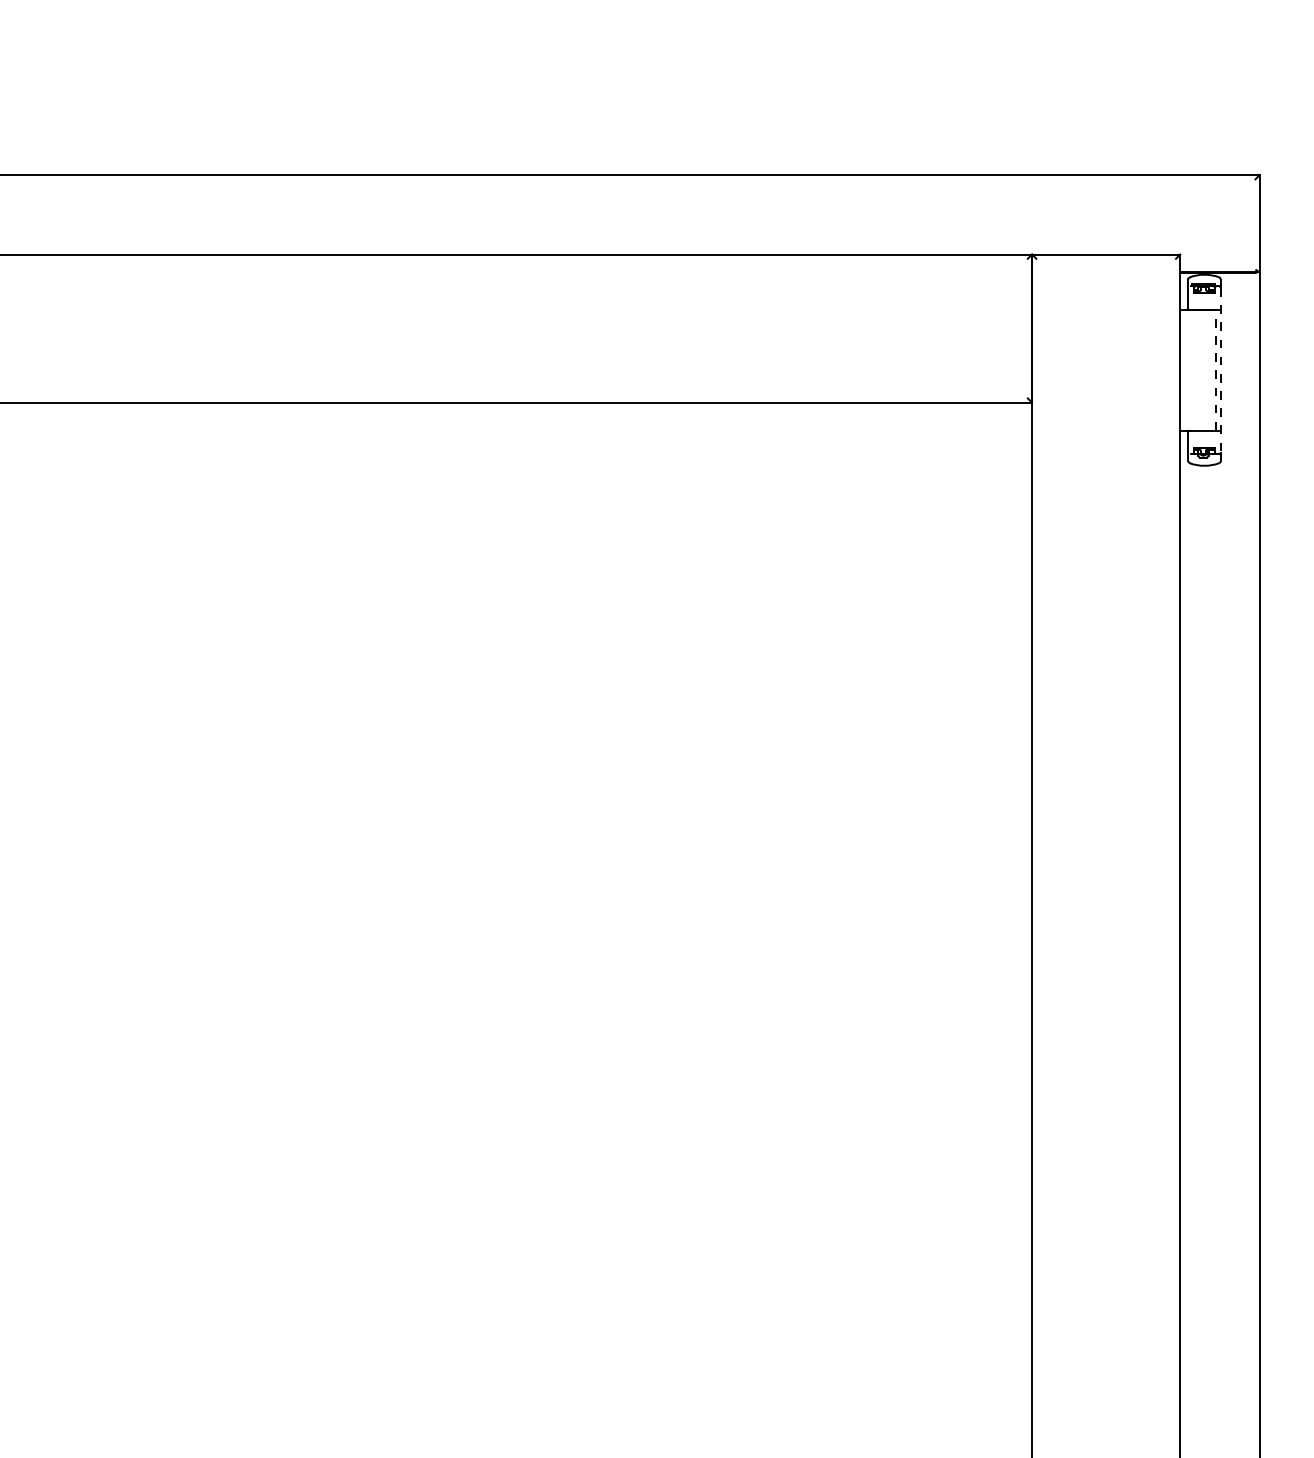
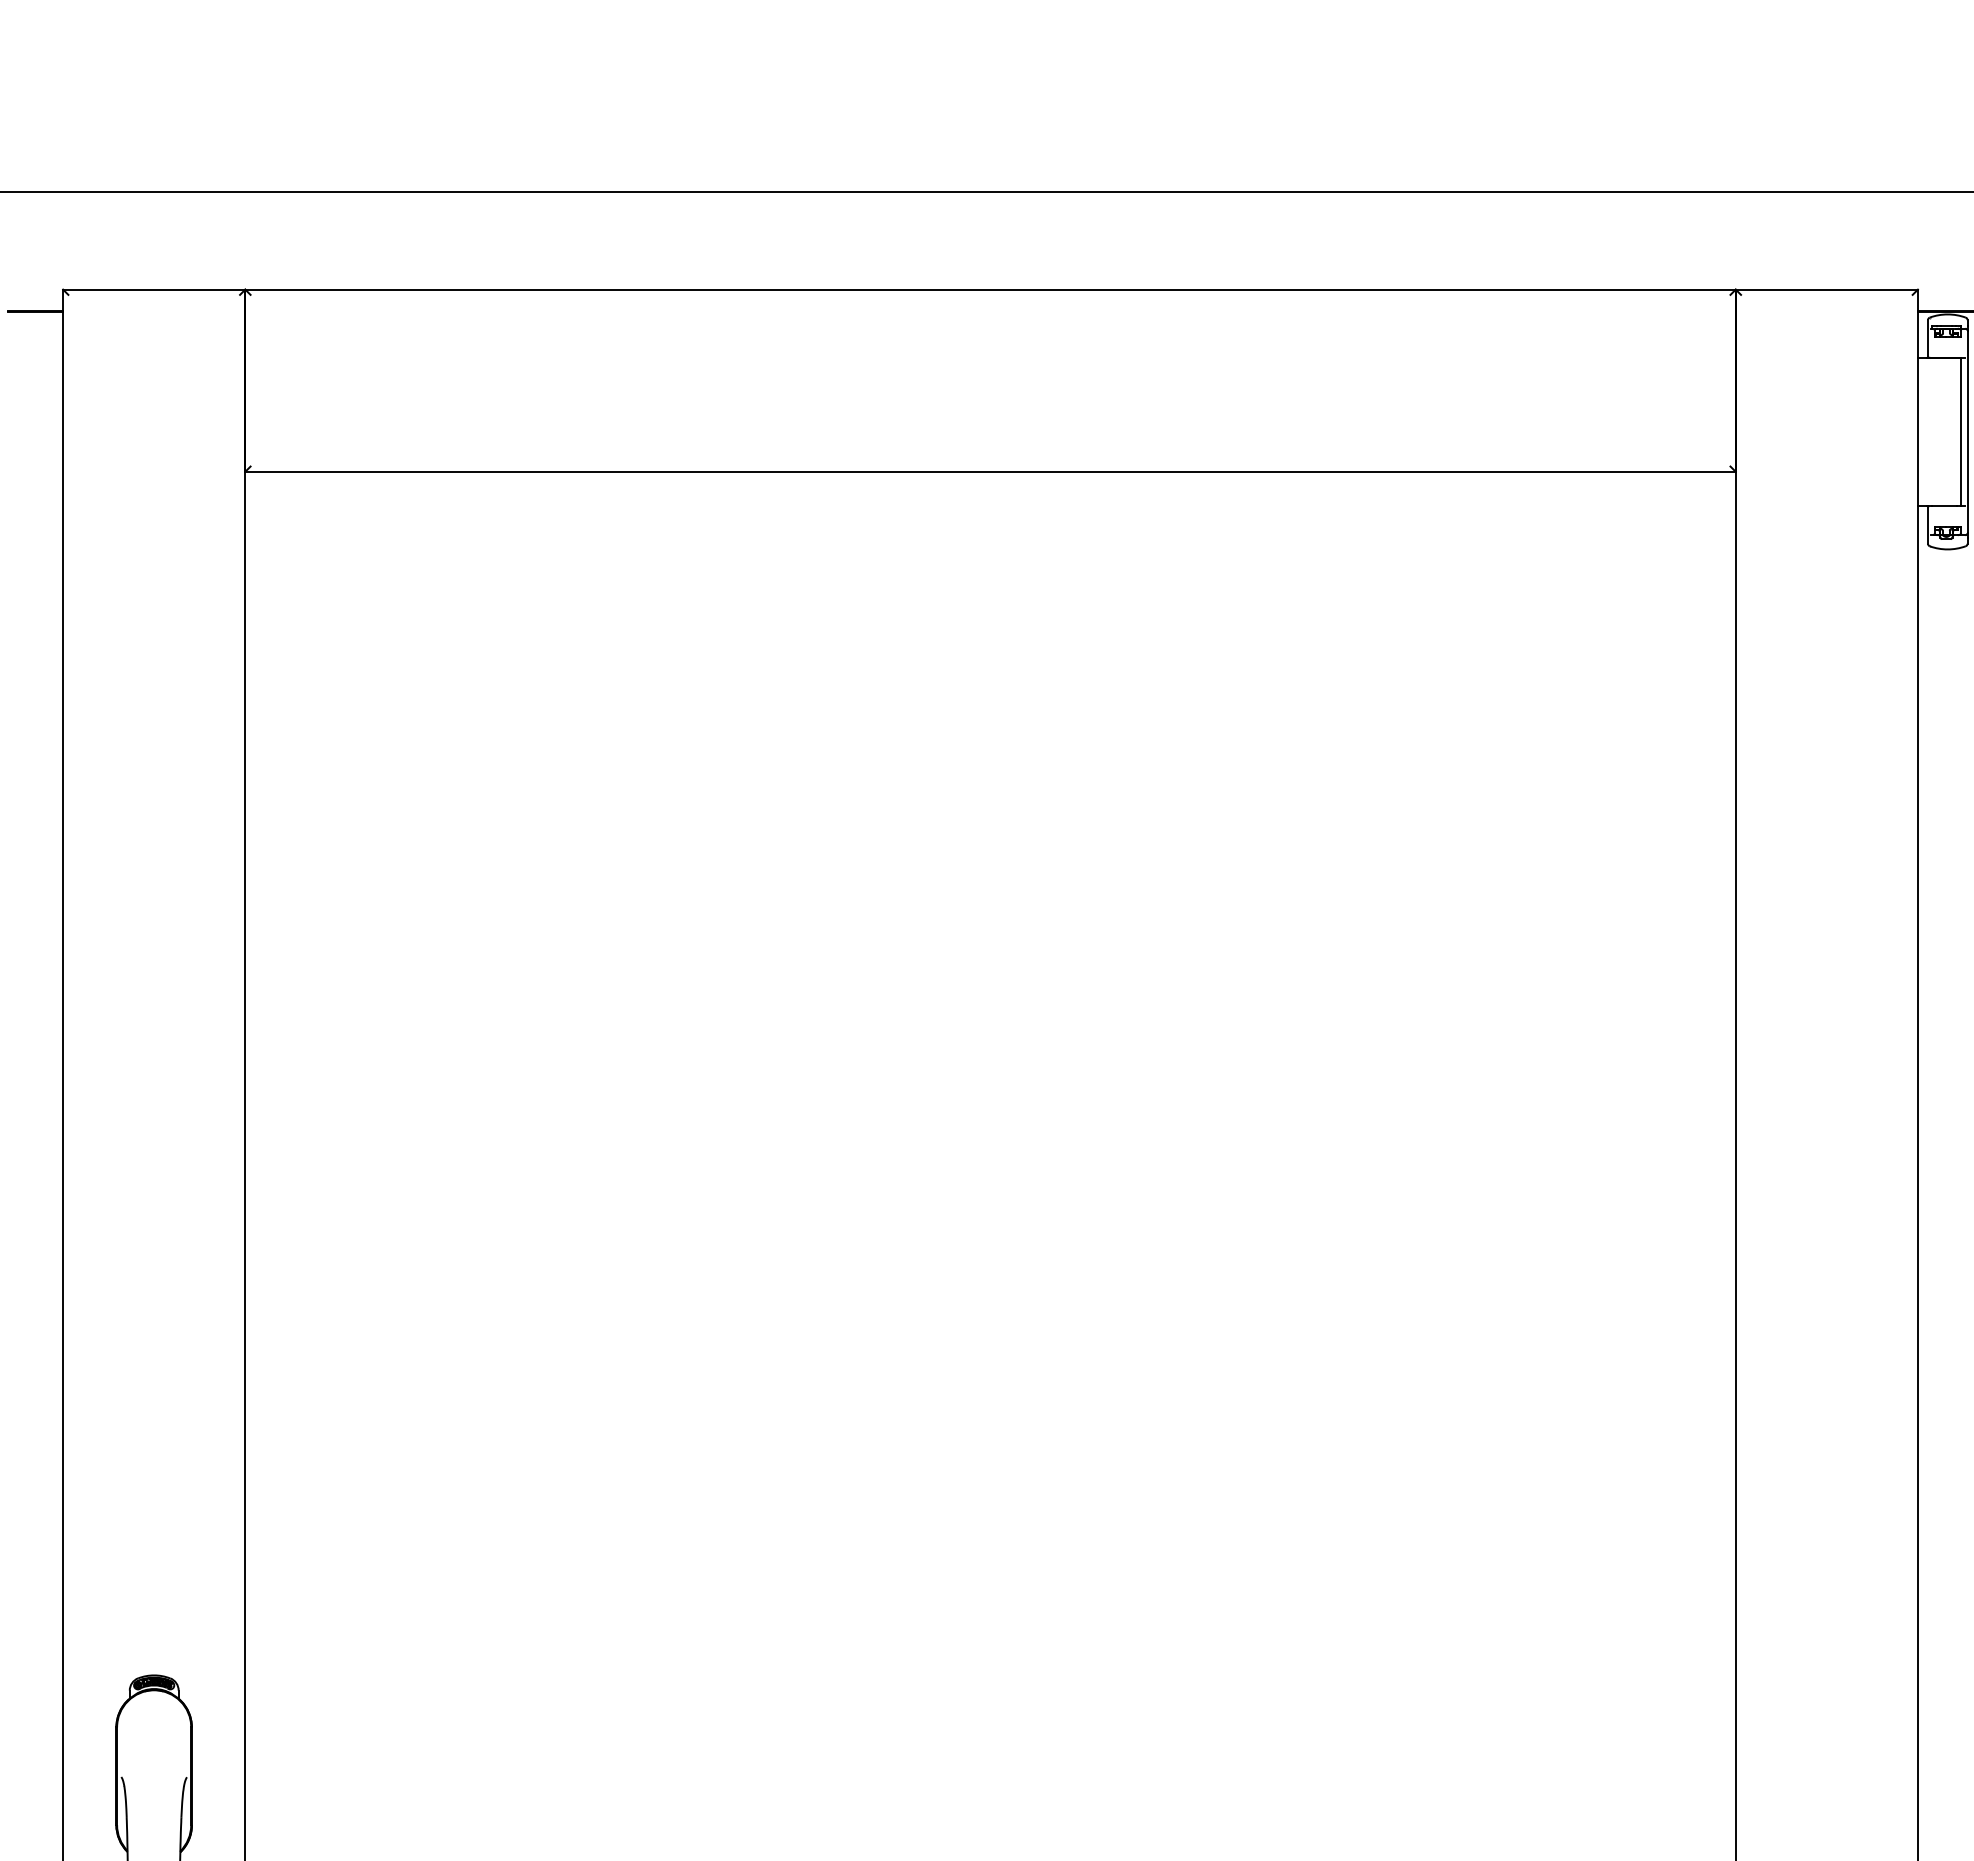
line: (1215, 370) -> (1961, 432), dashed -> solid
line: (1220, 370) -> (1967, 432), dashed -> solid

